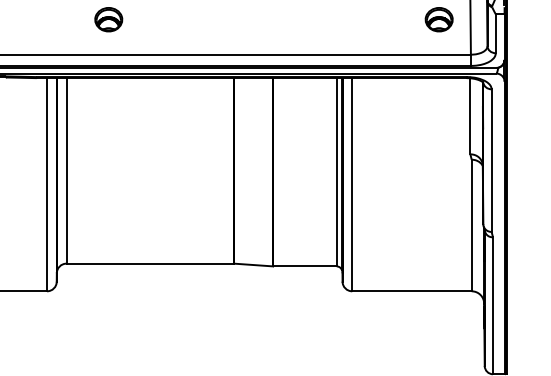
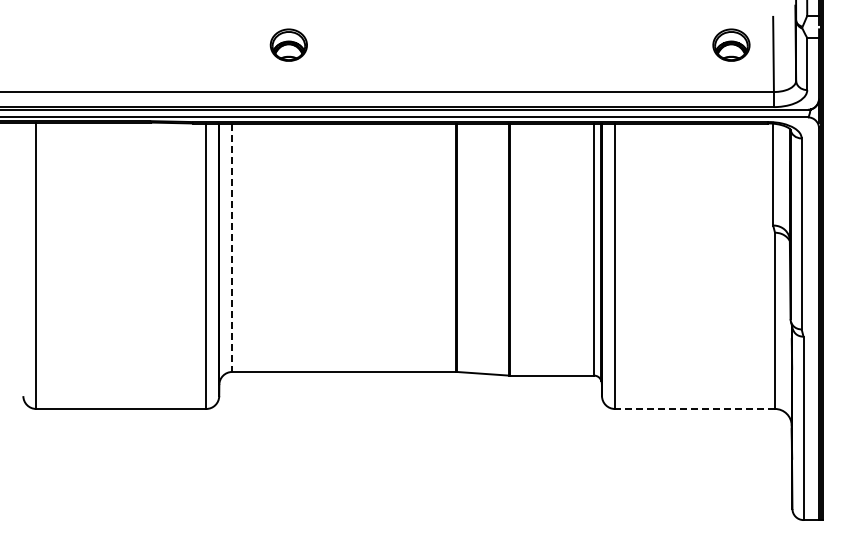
line: (66, 171) -> (232, 248), solid -> dashed
line: (411, 290) -> (694, 408), solid -> dashed

